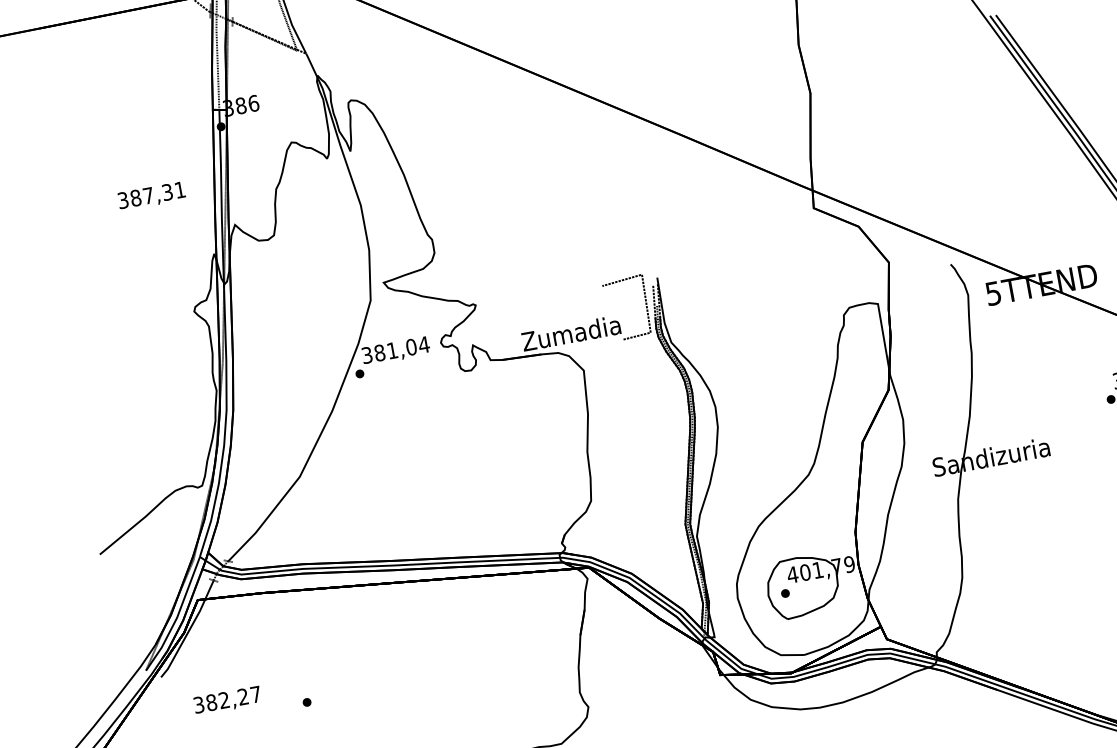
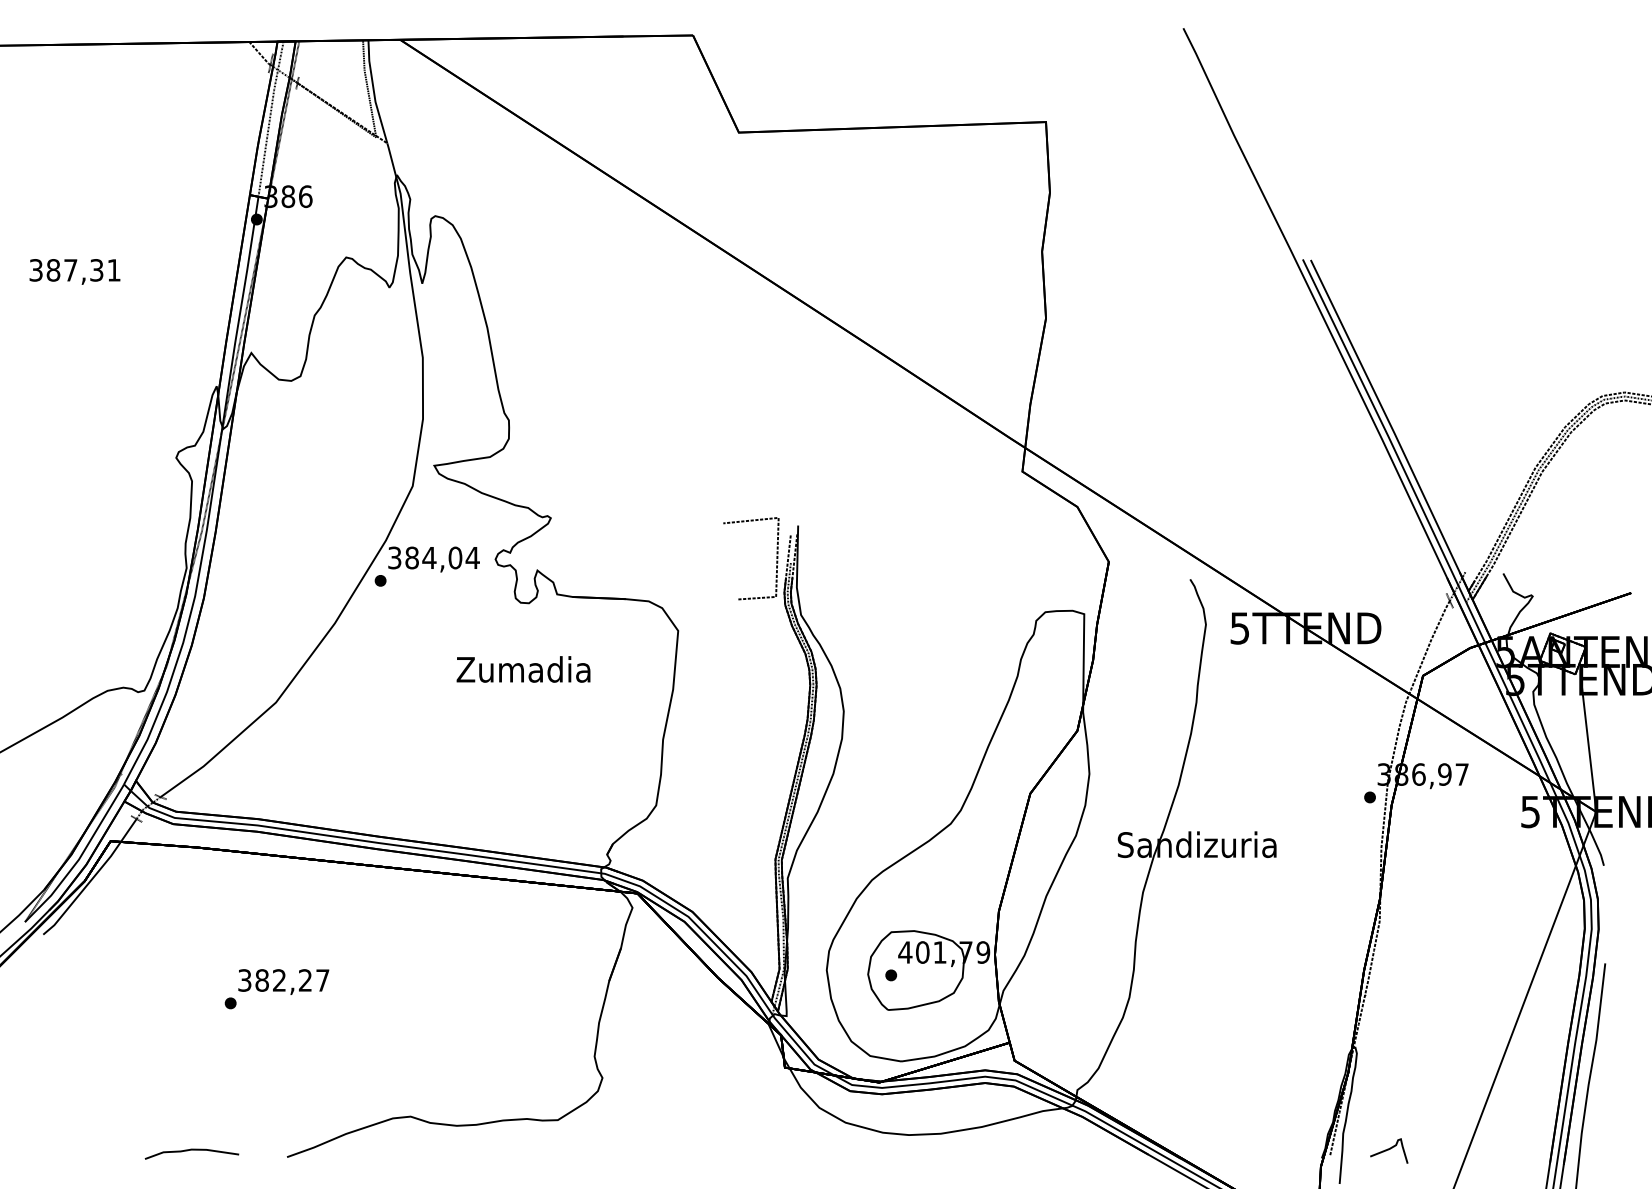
text: (151, 196) -> (74, 271), moved
text: (571, 333) -> (523, 669), moved
text: (392, 350) -> (429, 557), 381,04 -> 384,04
text: (227, 700) -> (283, 981), moved

